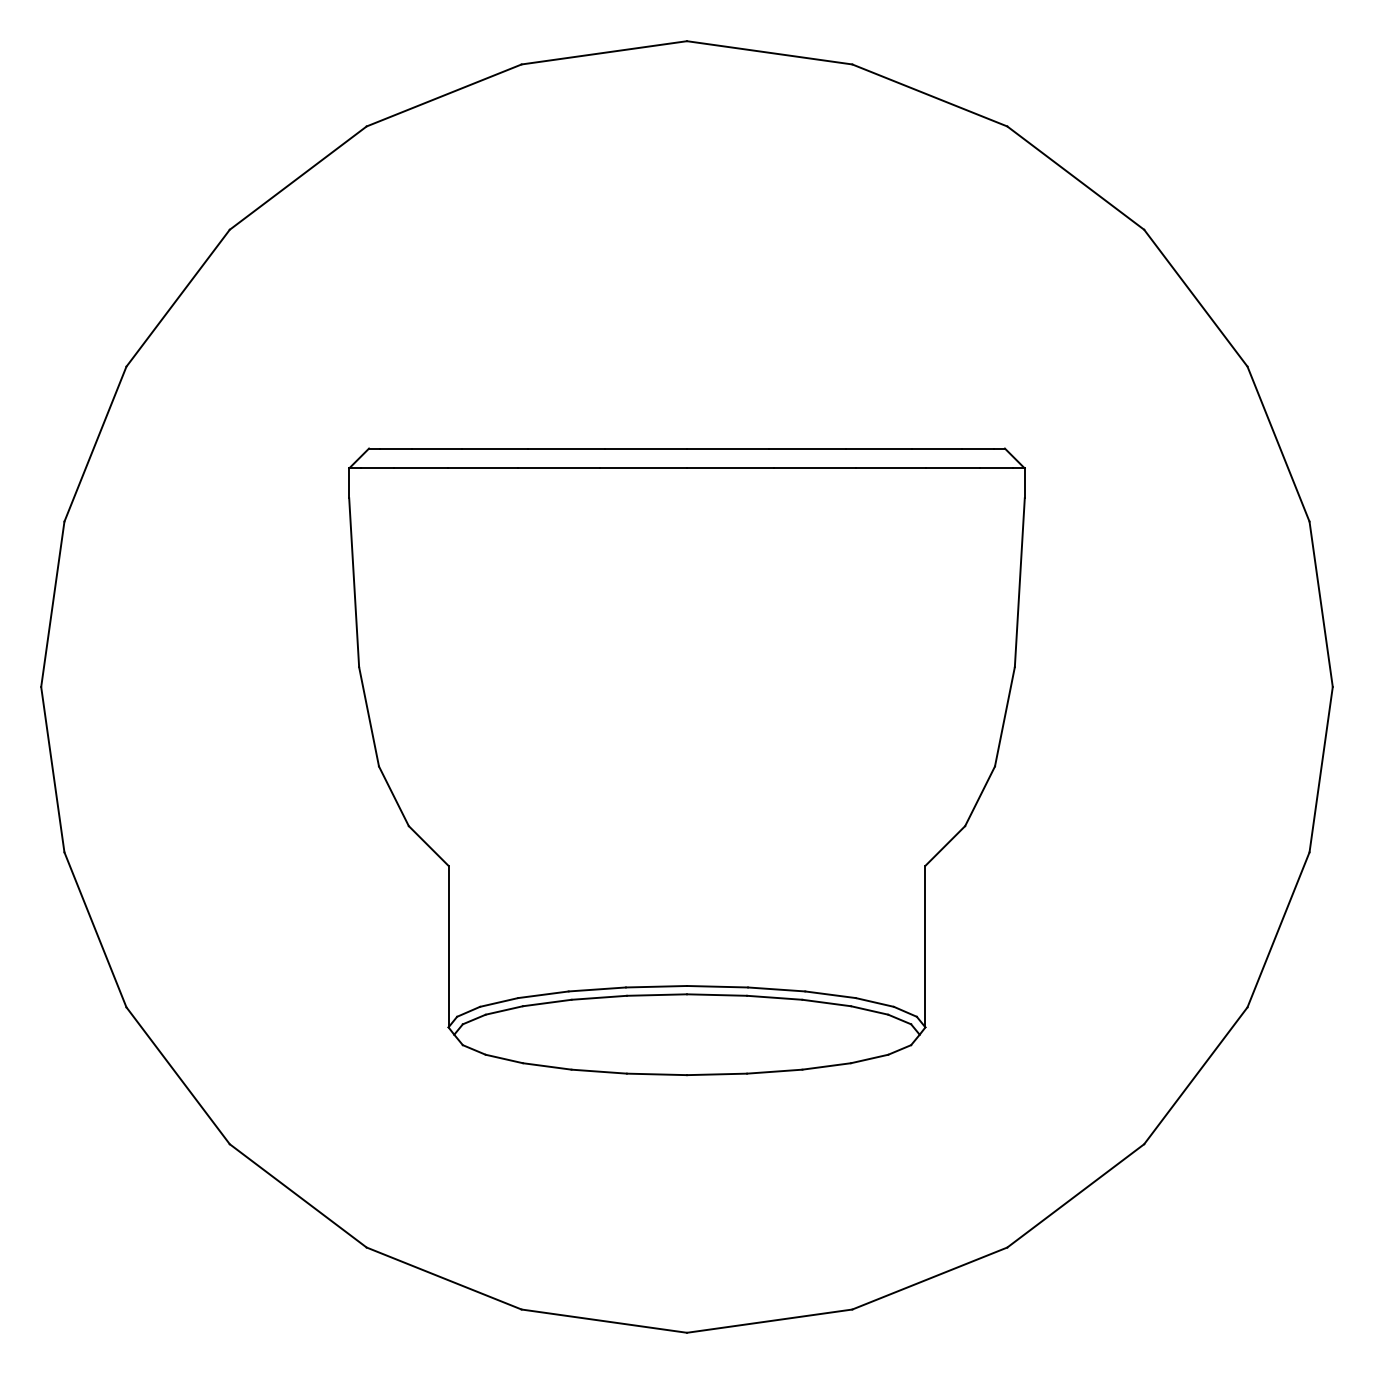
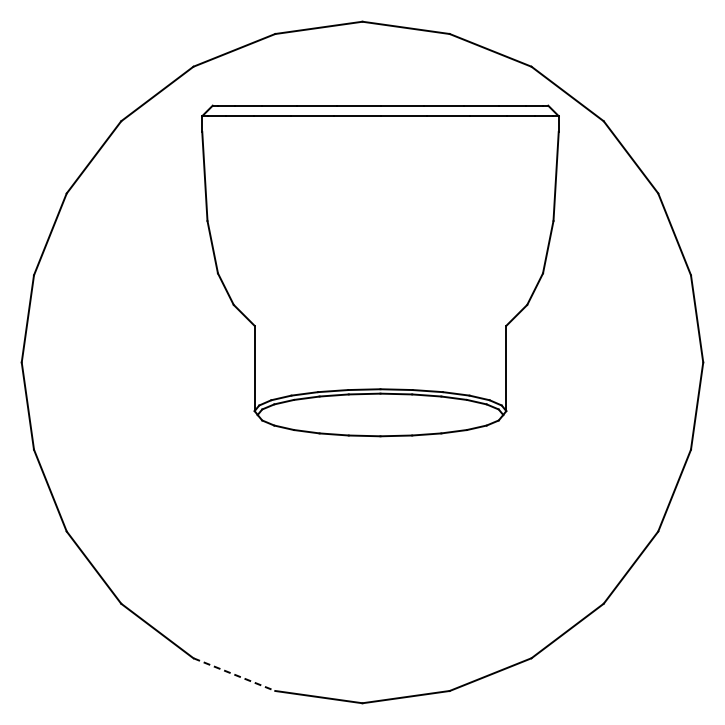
part: (687, 760) -> (380, 270), moved
line: (444, 1278) -> (234, 674), solid -> dashed

